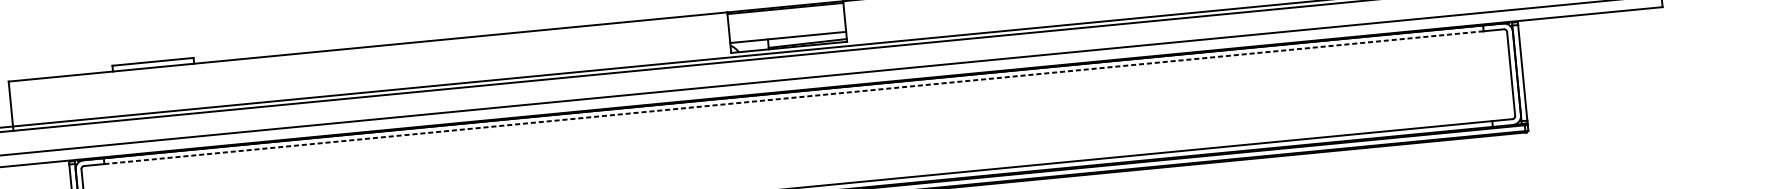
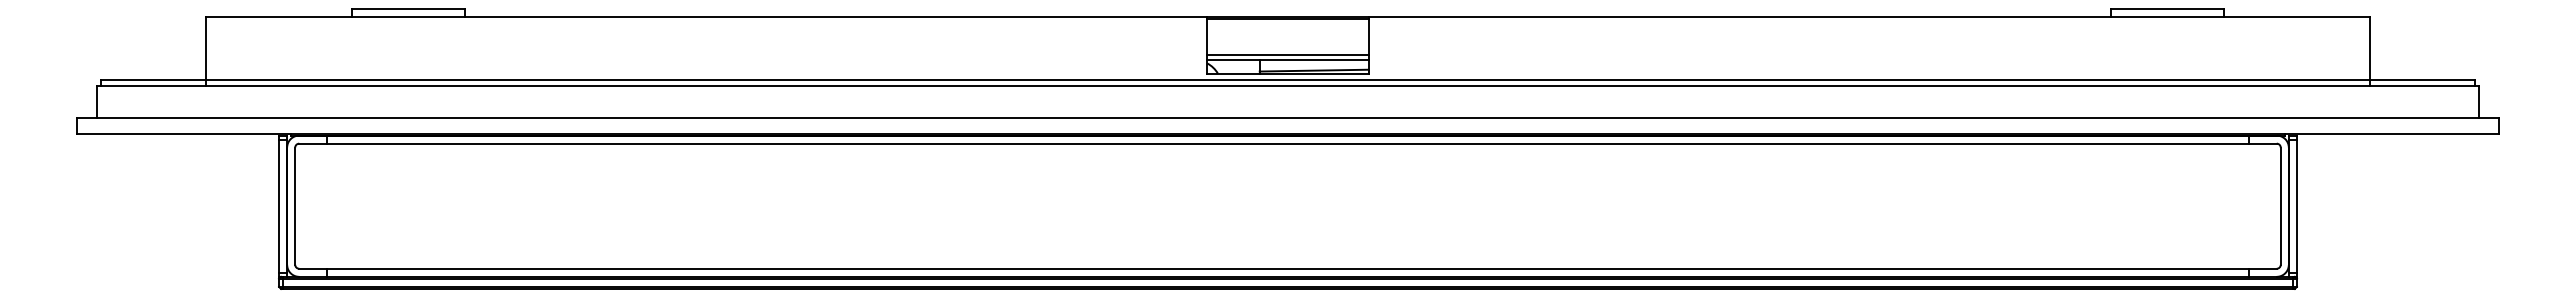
line: (787, 34) -> (1287, 55), added
line: (793, 97) -> (1287, 143), dashed -> solid

